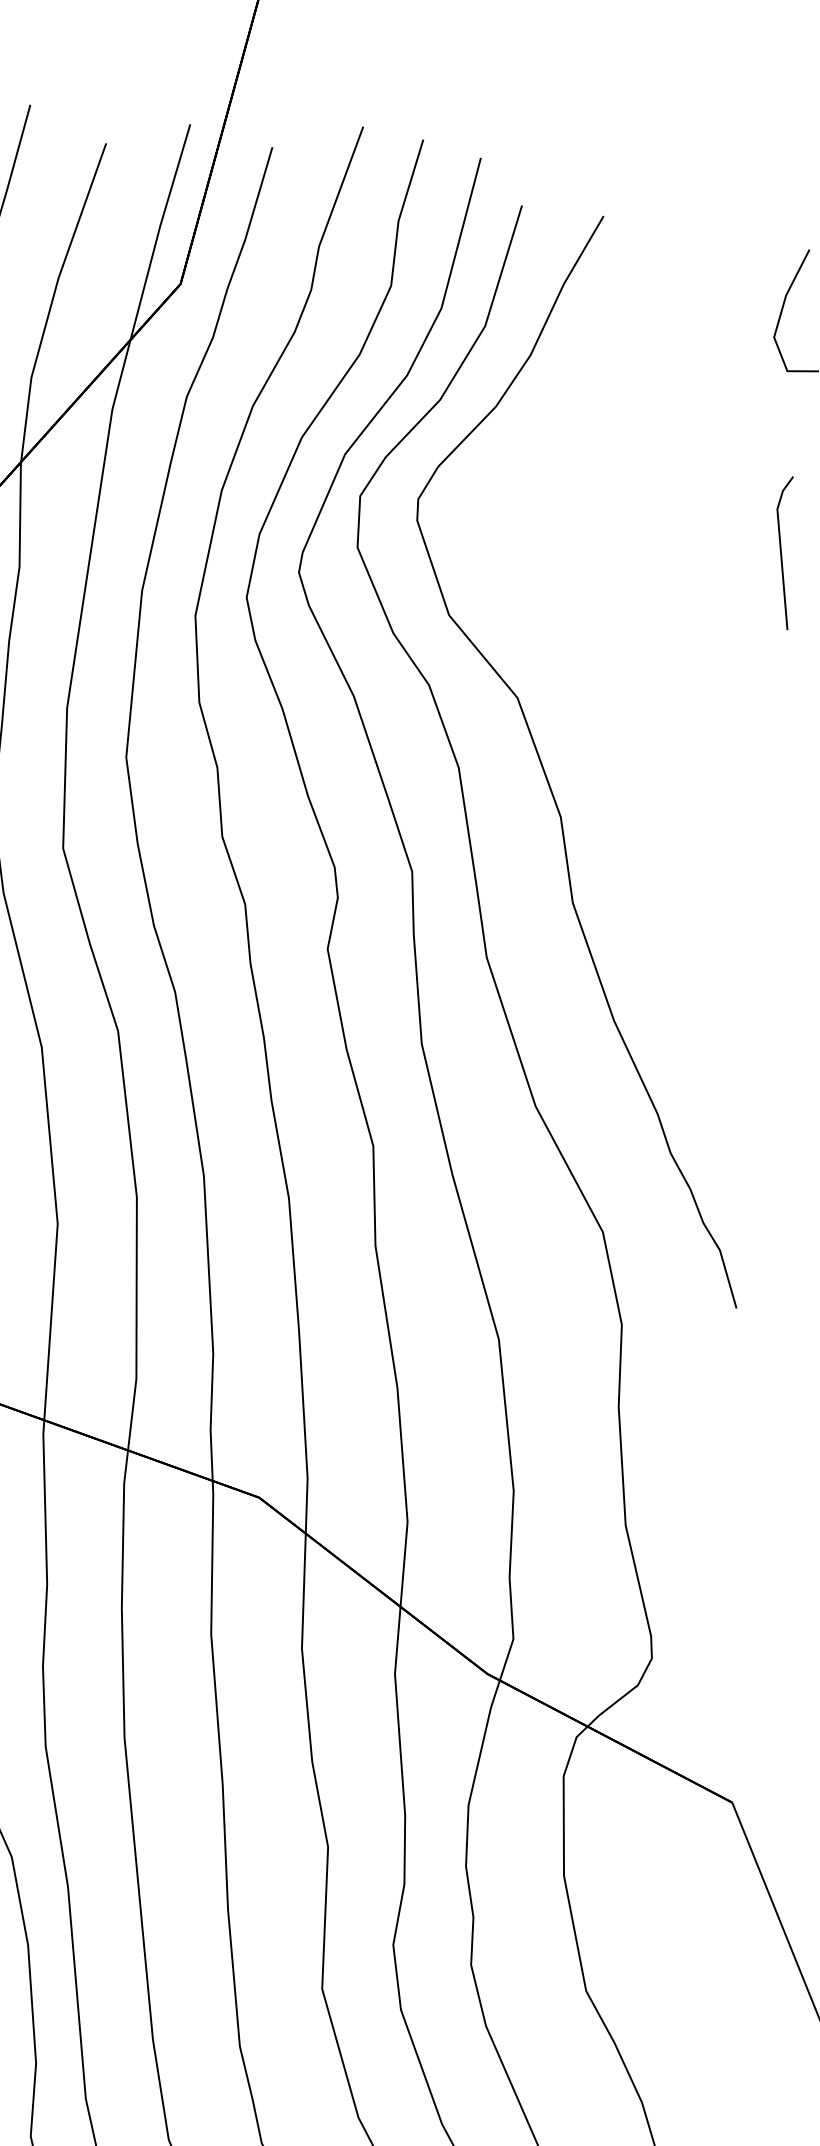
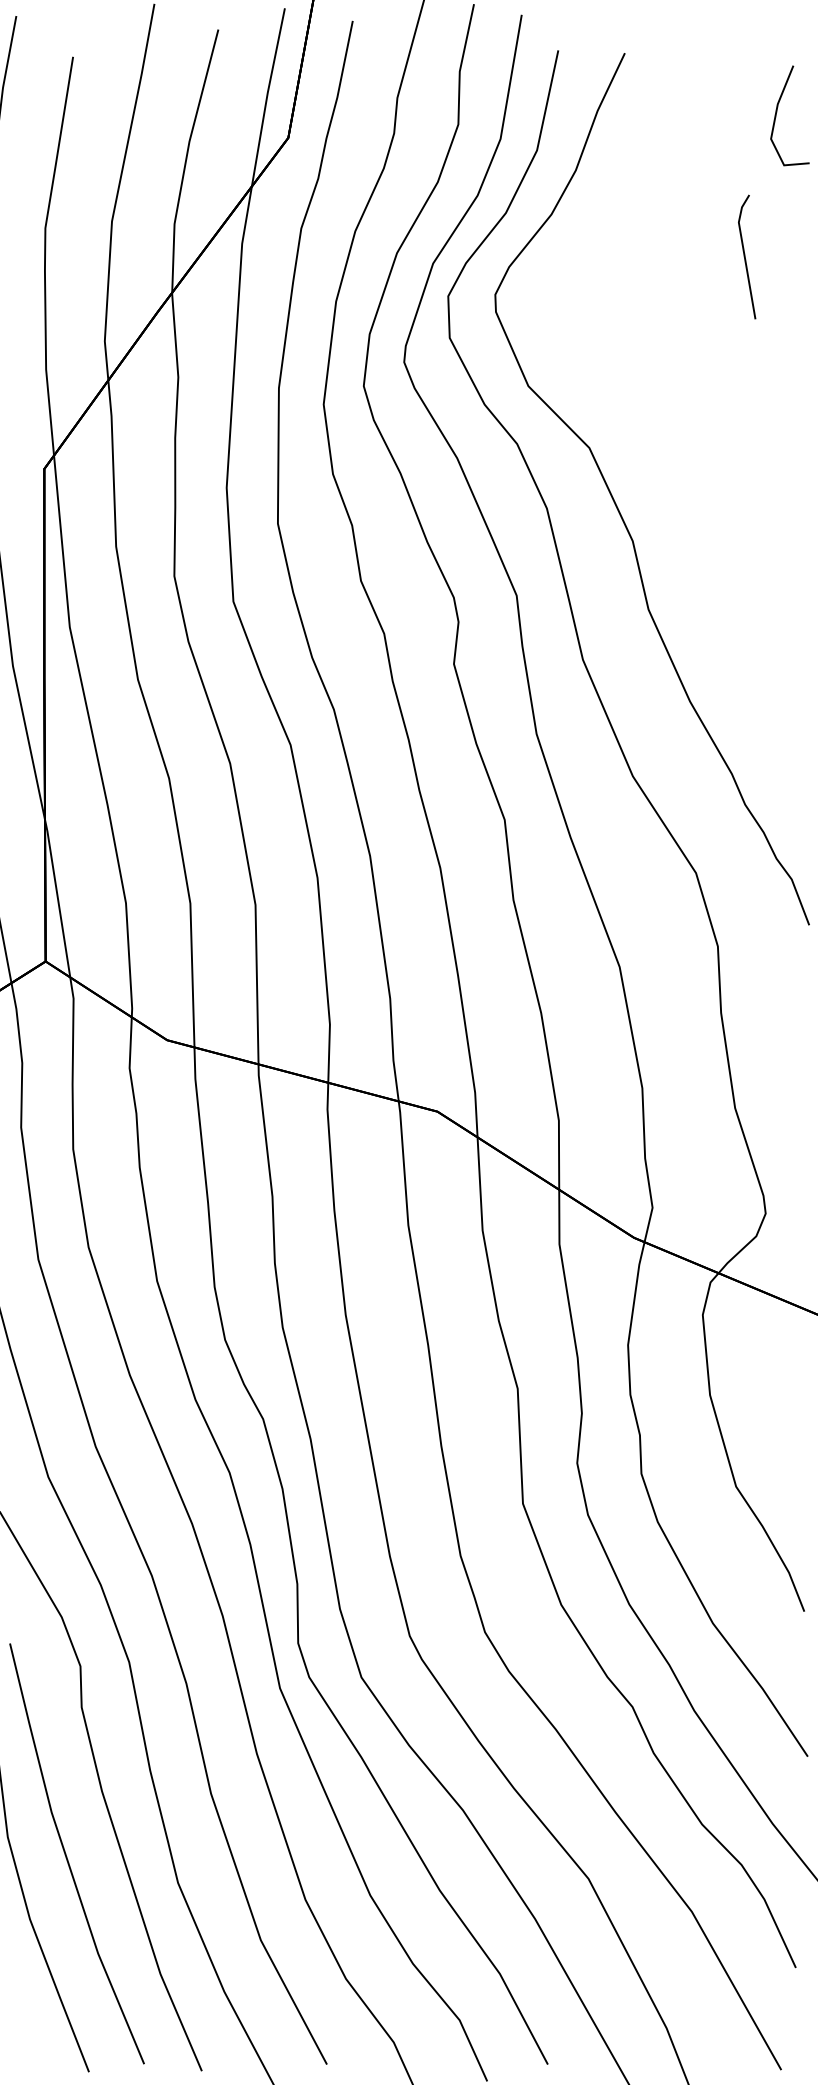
line: (781, 551) -> (745, 256), moved

